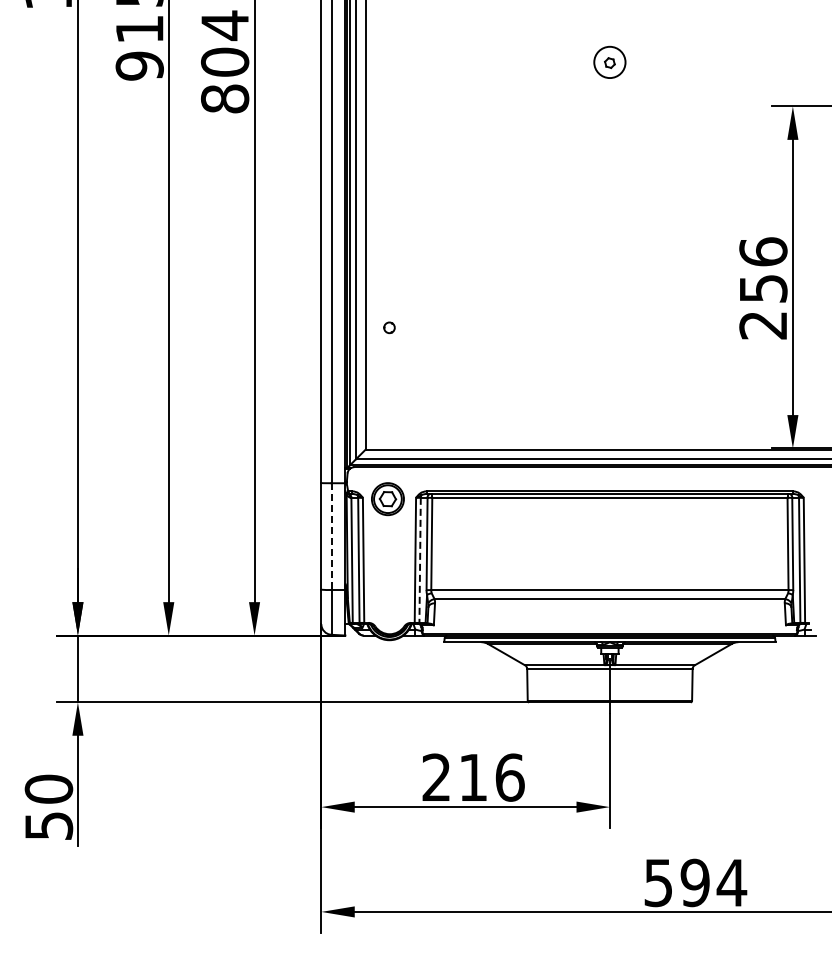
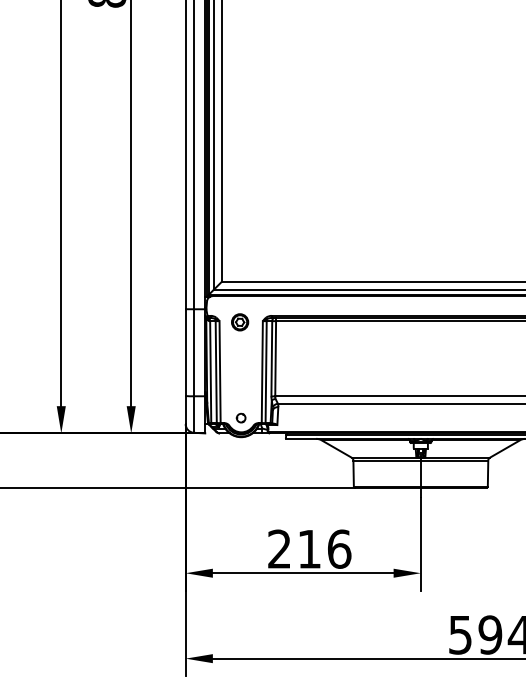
part: (389, 327) -> (241, 417), moved
part: (388, 499) -> (240, 322), size x0.62
line: (331, 537) -> (193, 353), dashed -> solid
line: (420, 560) -> (266, 372), dashed -> solid

